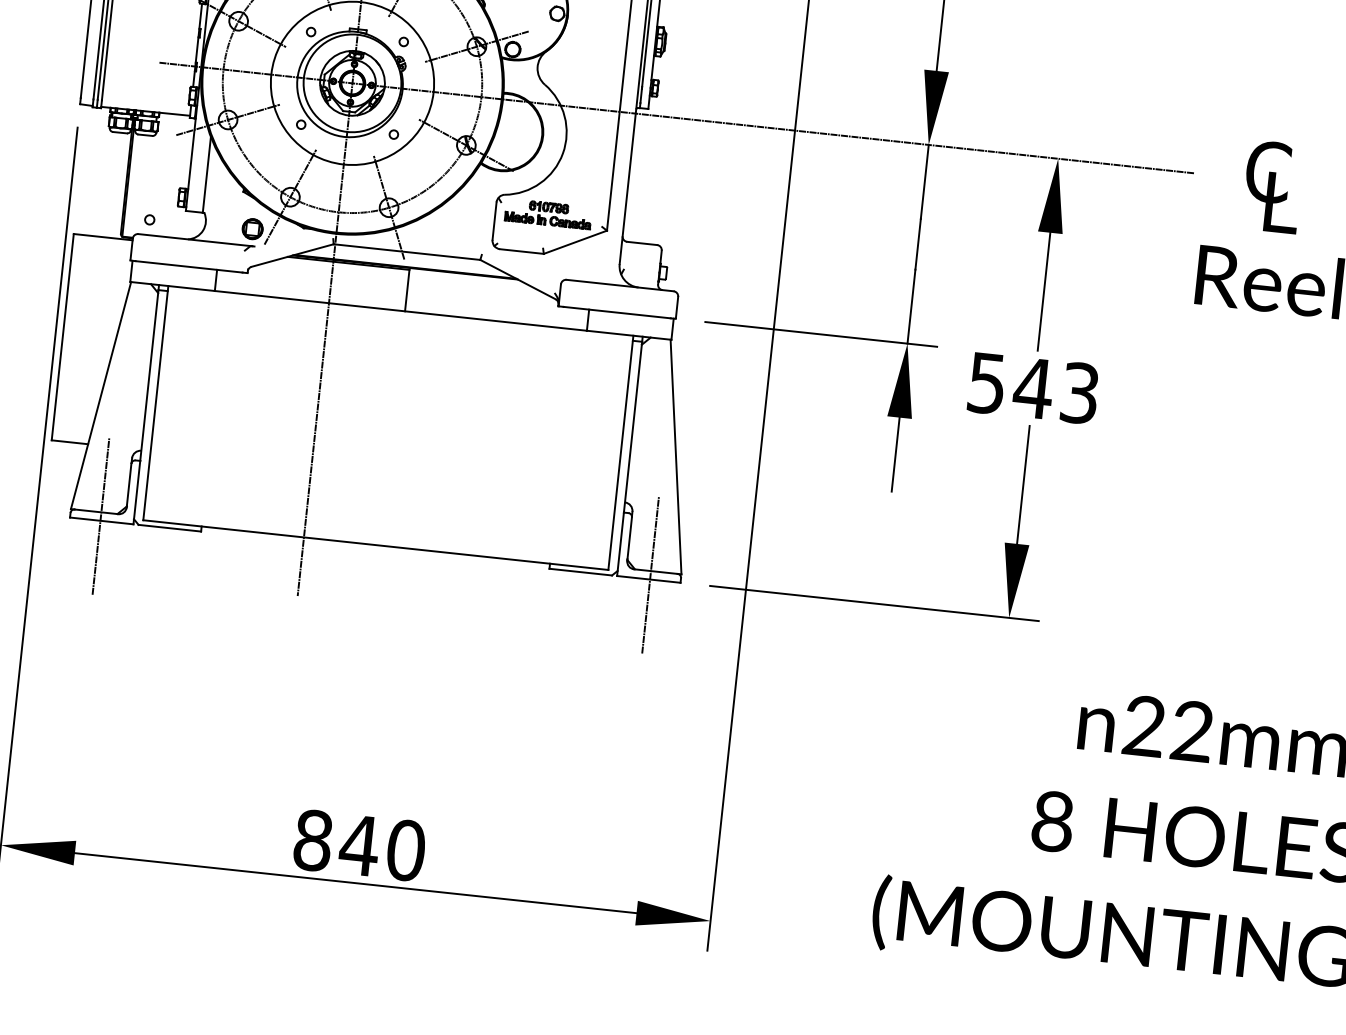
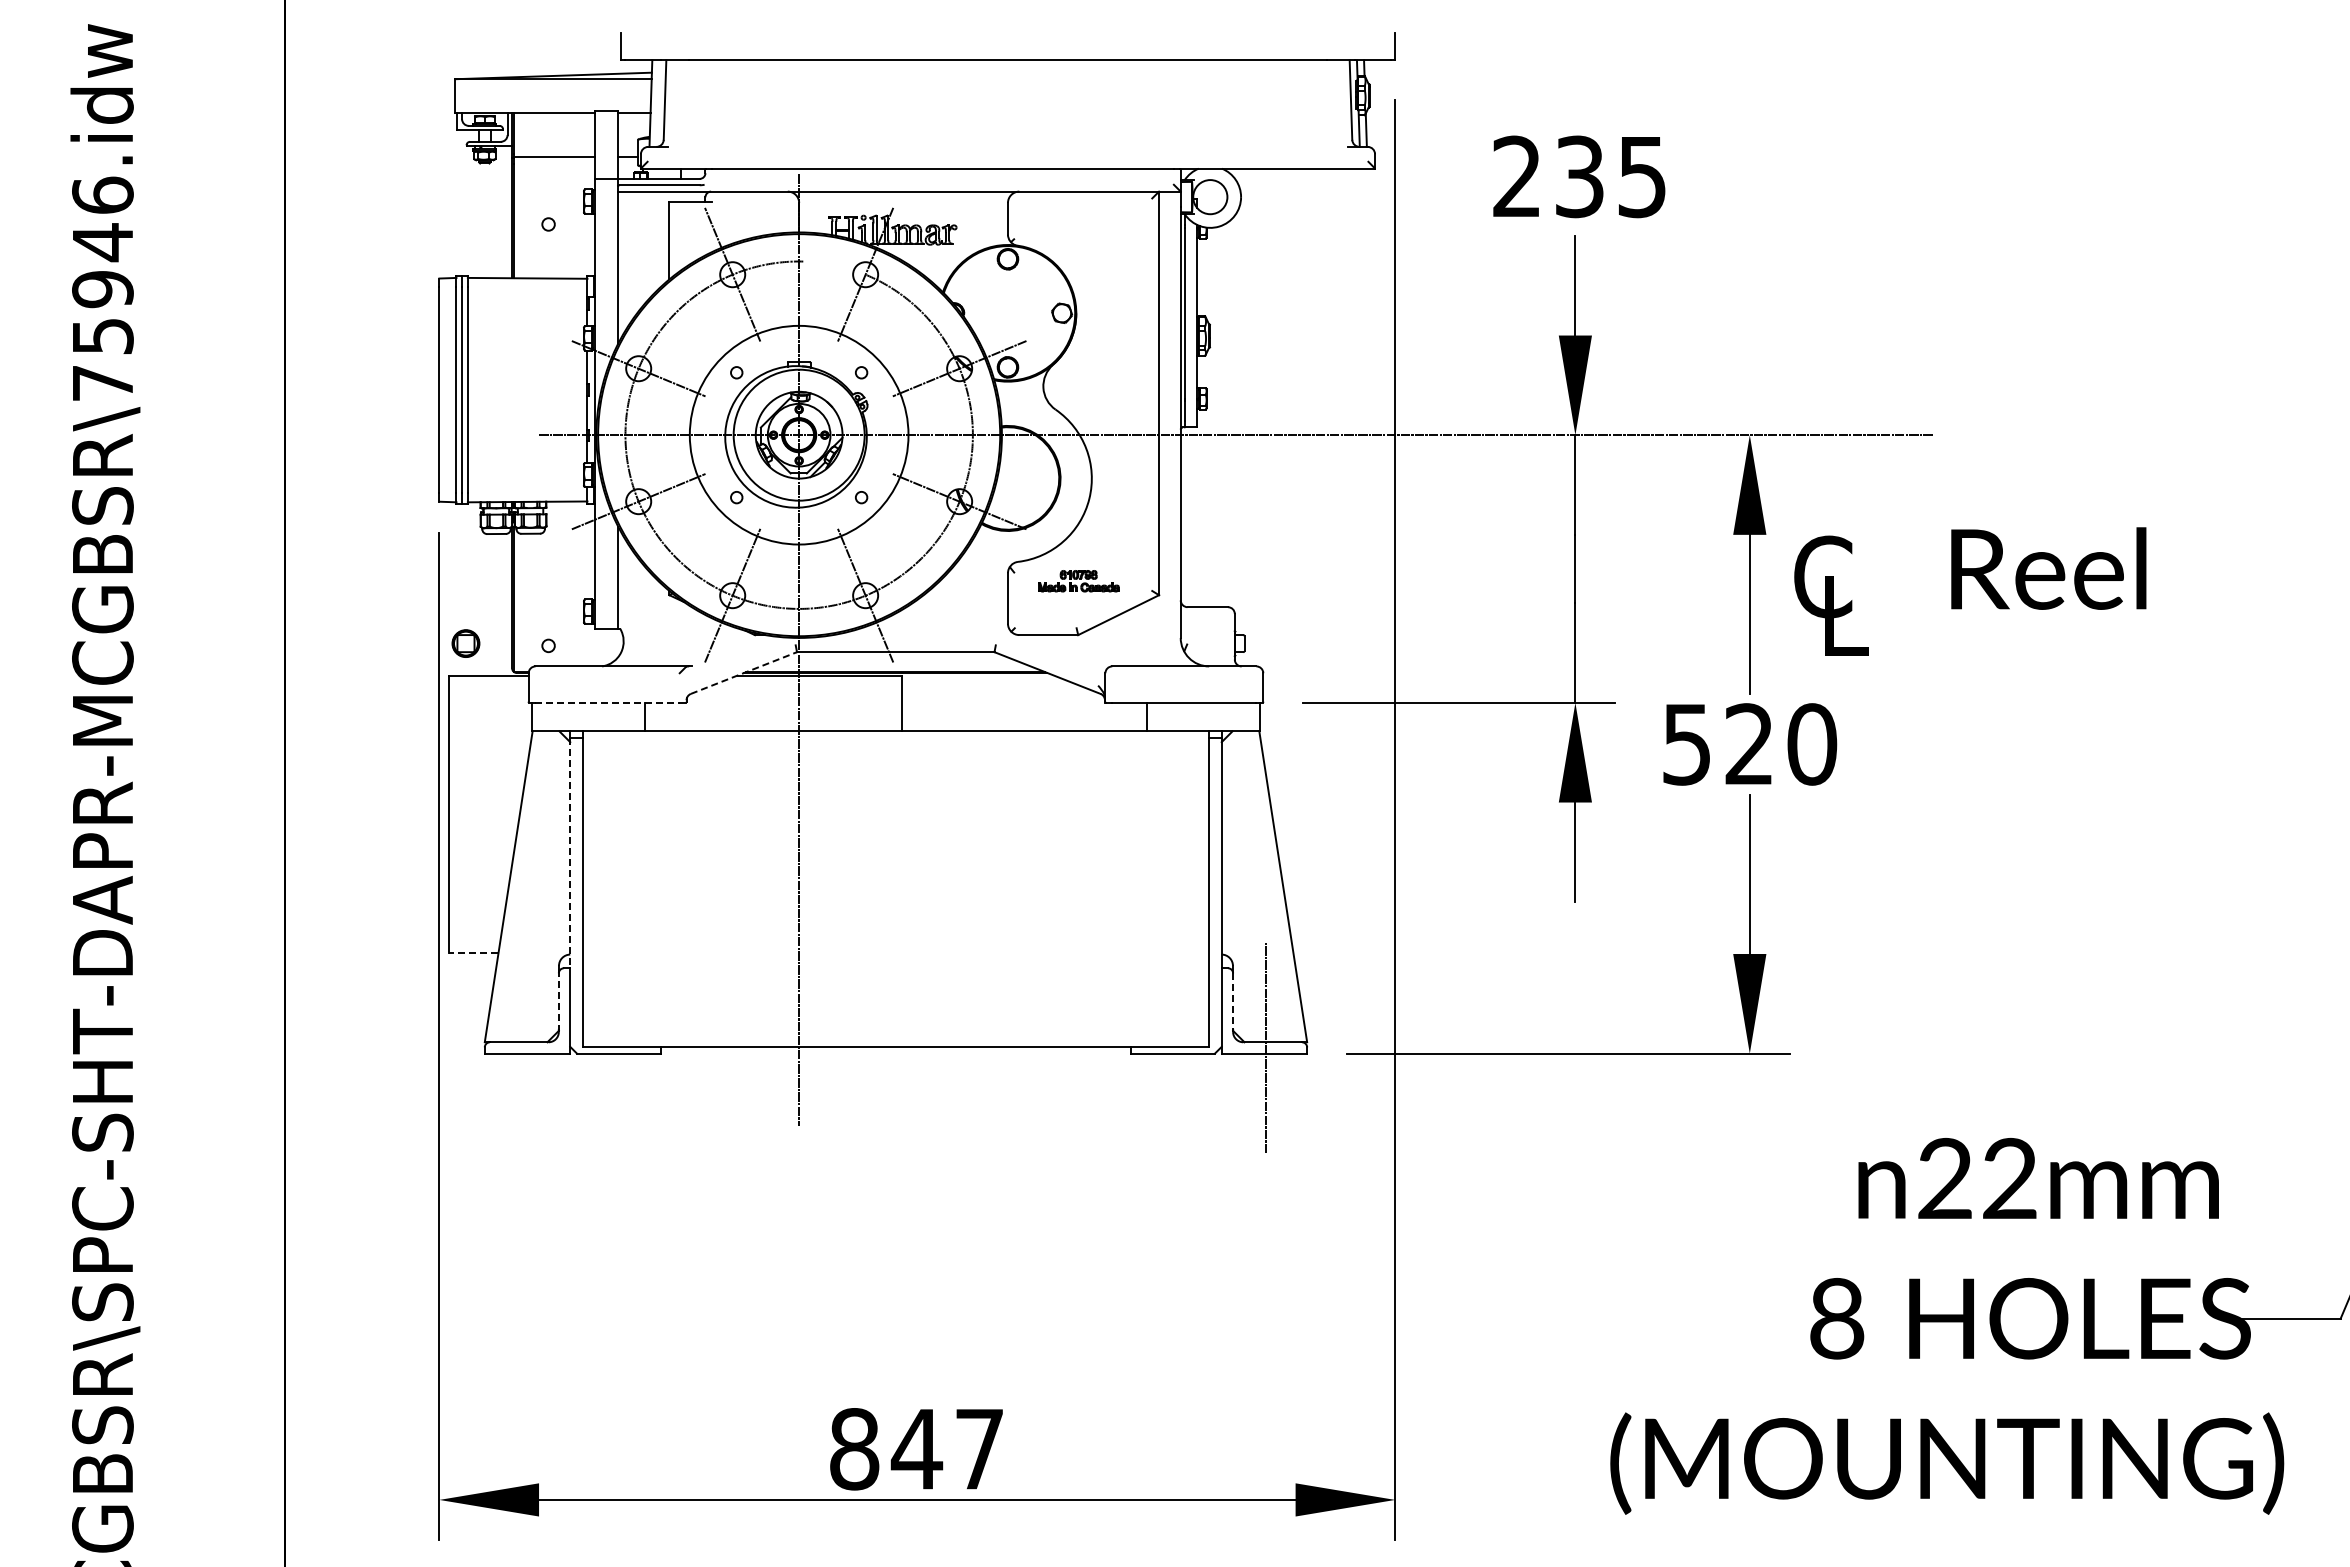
text: (1272, 186) -> (1831, 595), moved
part: (548, 213) -> (1078, 580), size x0.7
part: (252, 229) -> (465, 643), moved
line: (293, 255) -> (744, 672), solid -> dashed
line: (189, 266) -> (608, 702), solid -> dashed
line: (149, 375) -> (570, 853), solid -> dashed
text: (1056, 390) -> (1780, 744), 543 -> 520
line: (69, 442) -> (473, 953), solid -> dashed
line: (128, 485) -> (558, 1002), solid -> dashed
line: (100, 516) -> (525, 1047), removed
line: (629, 539) -> (1233, 1003), solid -> dashed
text: (405, 850) -> (979, 1449), 840 -> 847

